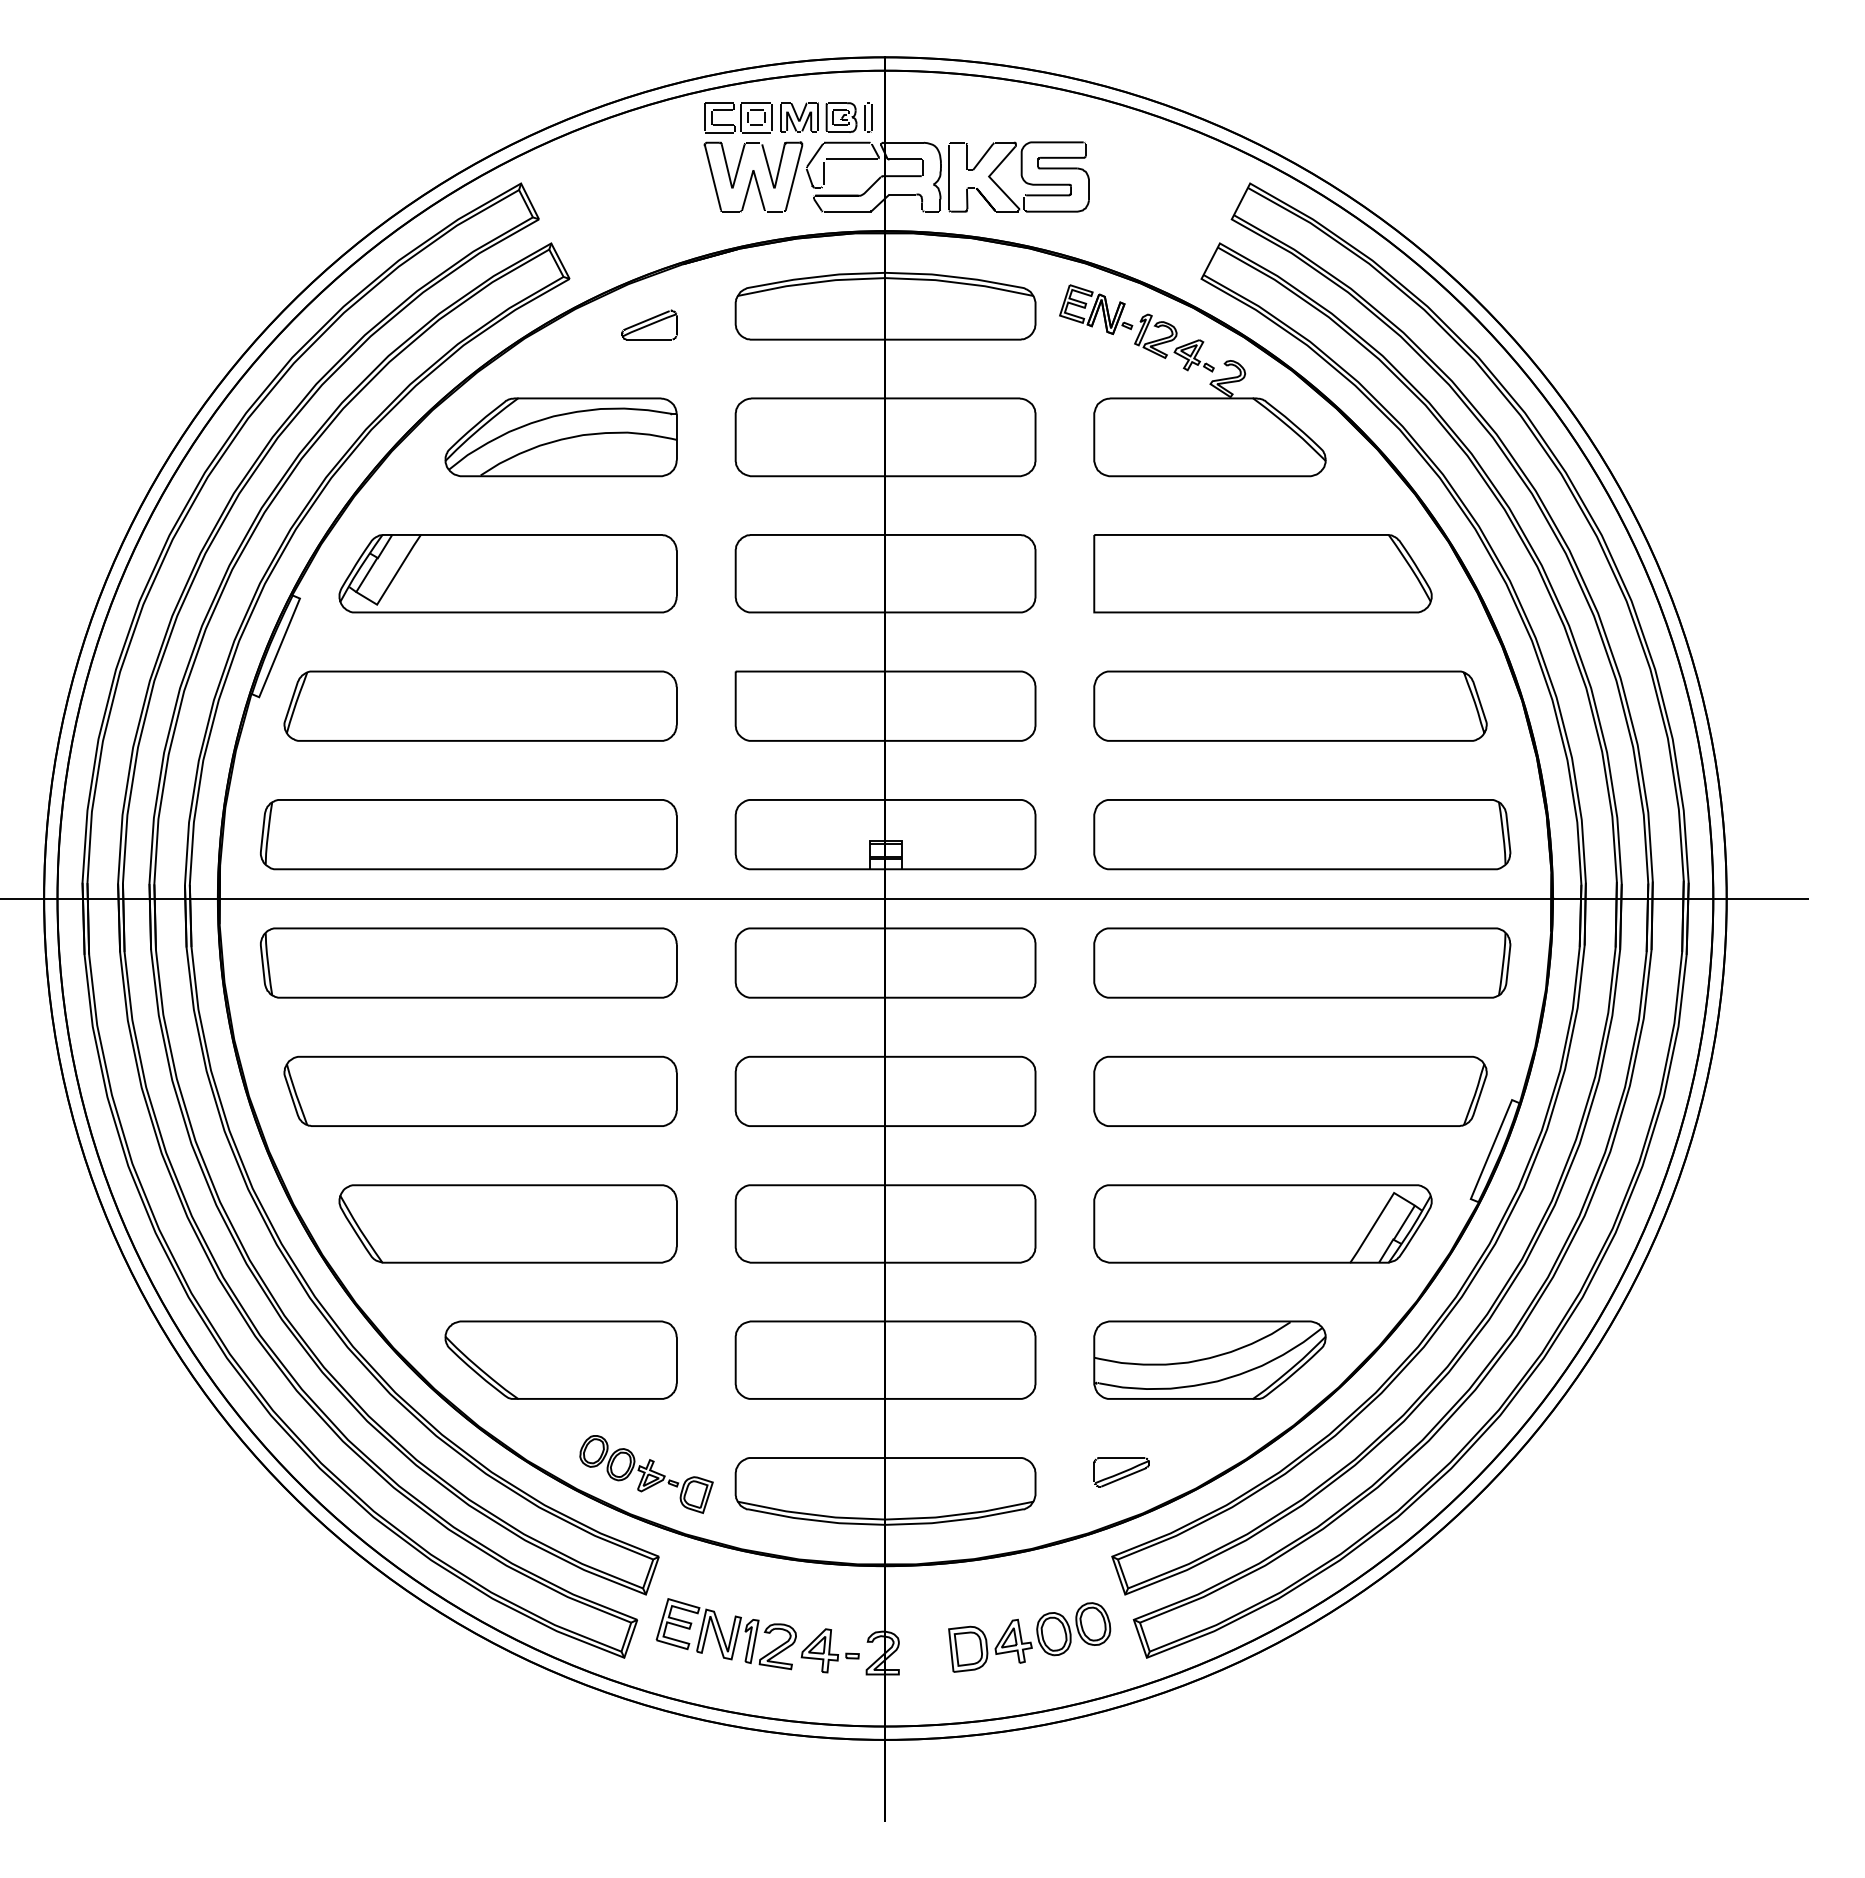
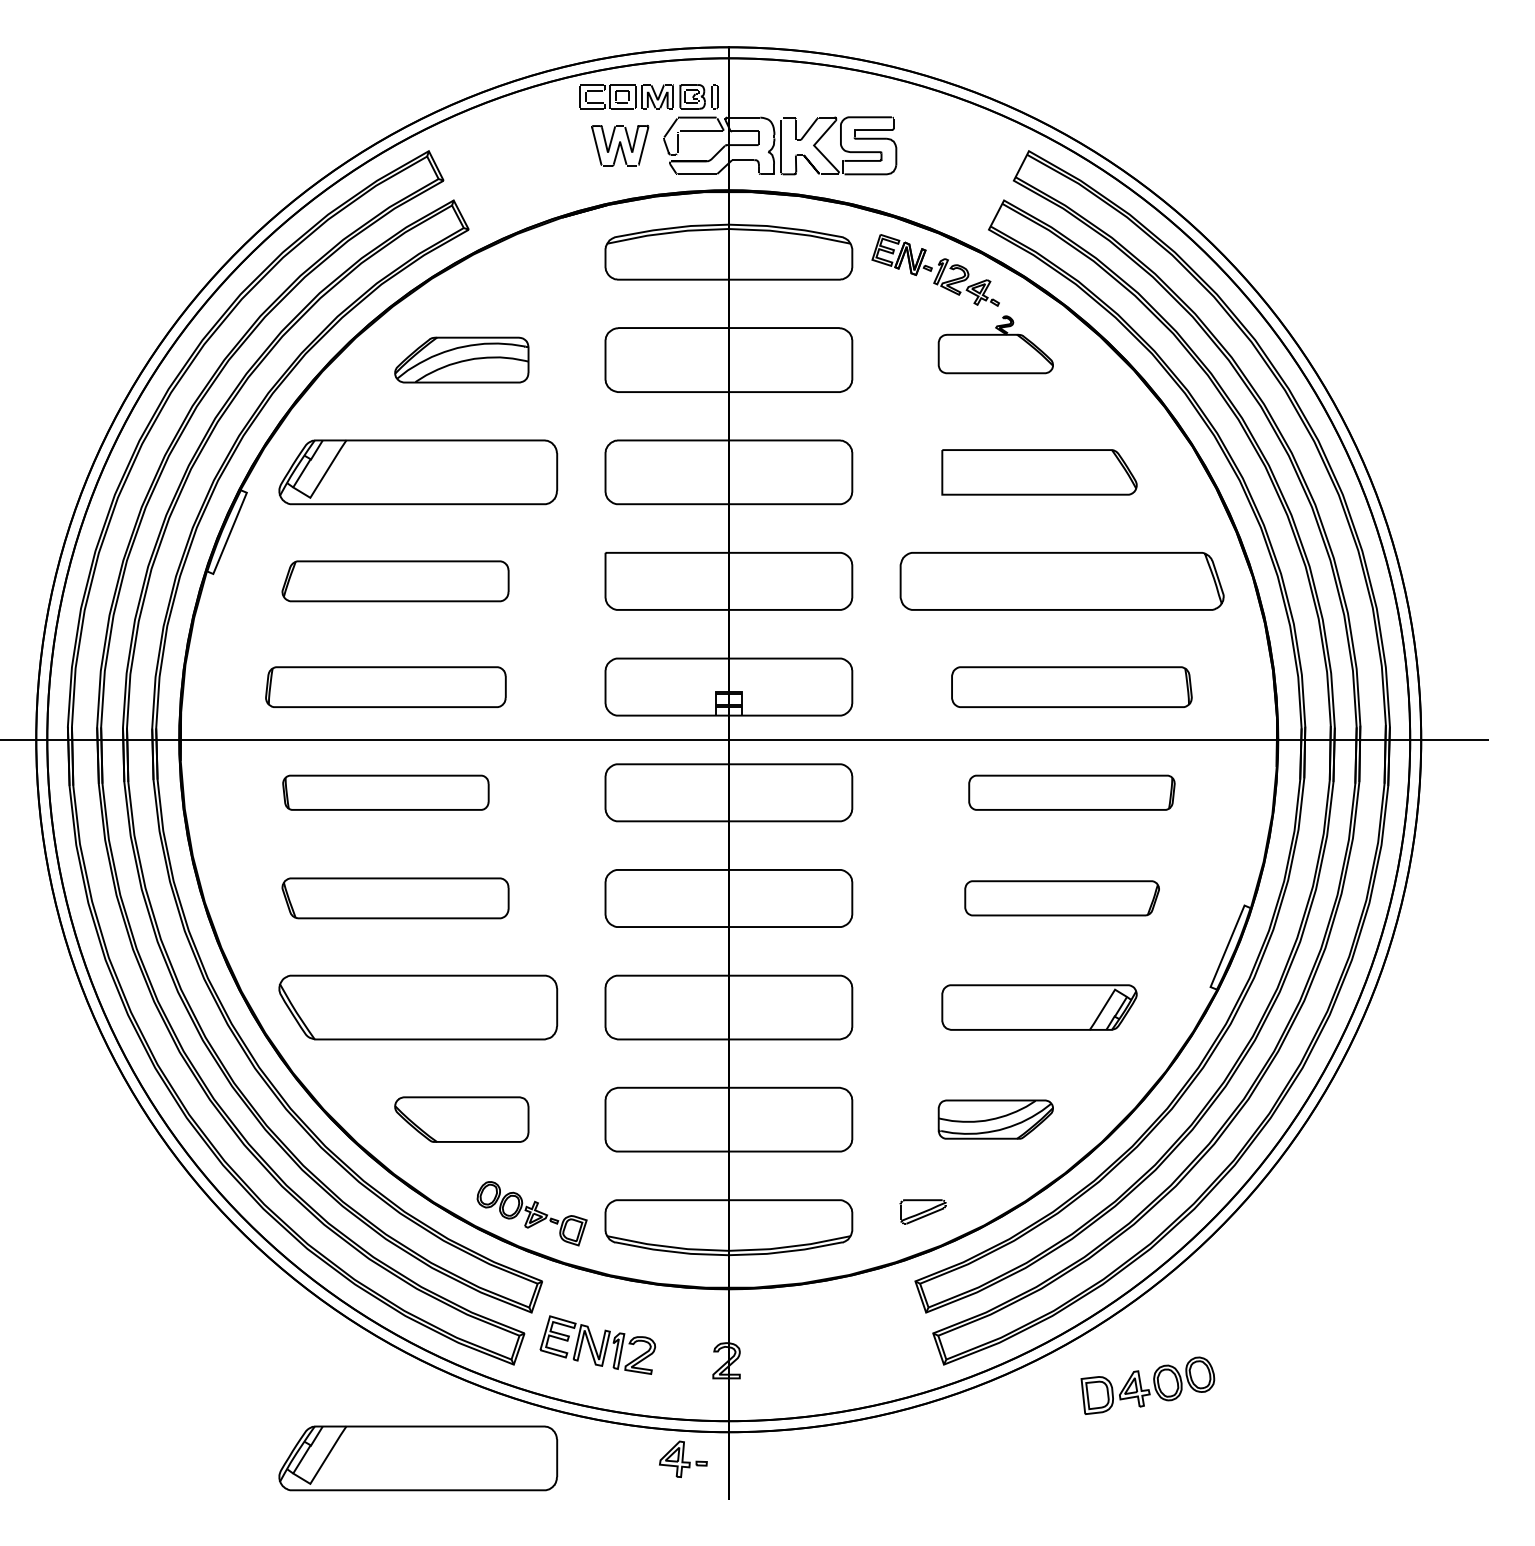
part: (753, 176) -> (620, 145), size x0.7
part: (649, 324) -> (534, 267), removed
part: (1209, 418) -> (995, 344), size x0.6
part: (560, 437) -> (461, 360), size x0.7
part: (1262, 573) -> (1039, 472), size x0.7
part: (480, 705) -> (395, 580), size x0.7
part: (468, 834) -> (385, 686), size x0.7
part: (1302, 834) -> (1072, 686), size x0.7
part: (468, 962) -> (385, 792), size x0.6
part: (1302, 962) -> (1072, 792), size x0.6
part: (480, 1090) -> (395, 897), size x0.7
part: (1290, 1090) -> (1062, 897), size x0.6
part: (1262, 1223) -> (1039, 1007), size x0.7
part: (560, 1359) -> (461, 1119), size x0.7
part: (1209, 1359) -> (995, 1119), size x0.6
part: (1029, 1637) -> (1147, 1385), moved
part: (829, 1650) -> (682, 1459), moved
part: (507, 1771) -> (417, 1458), added

